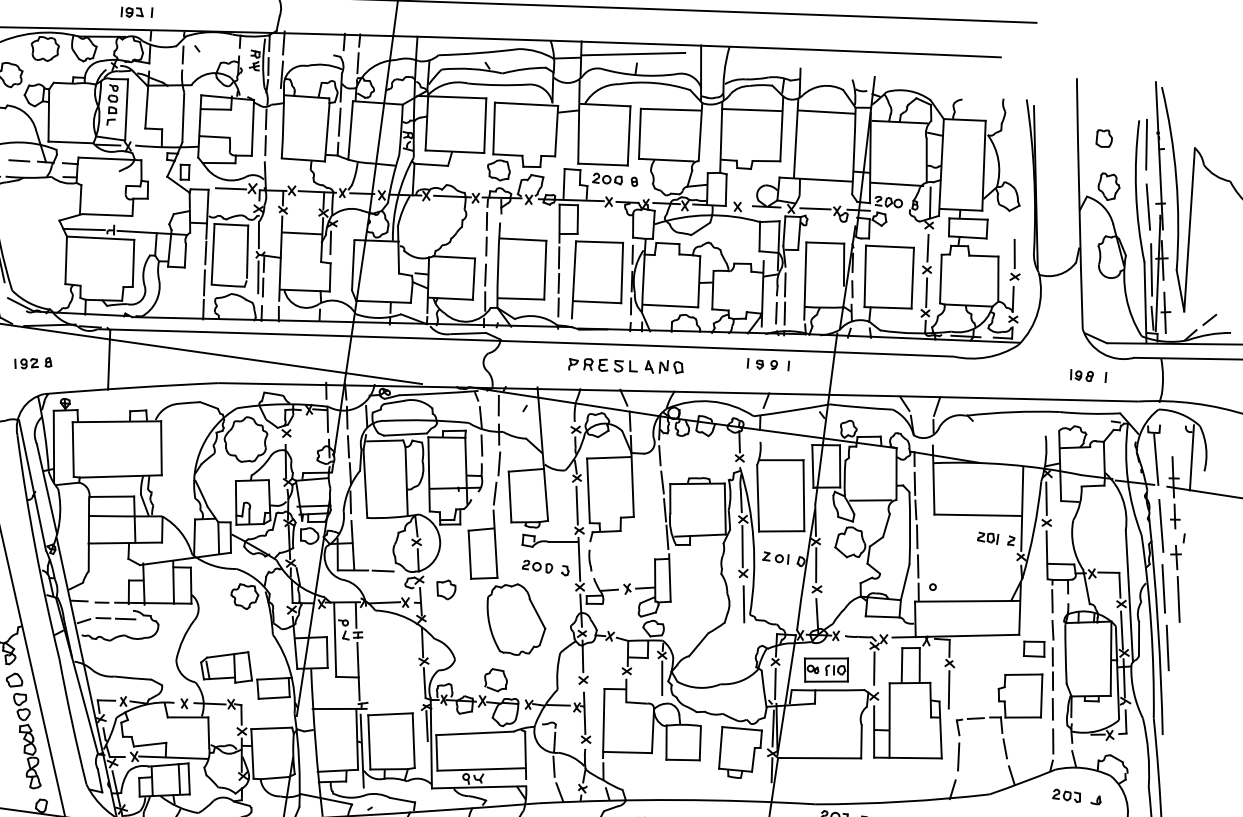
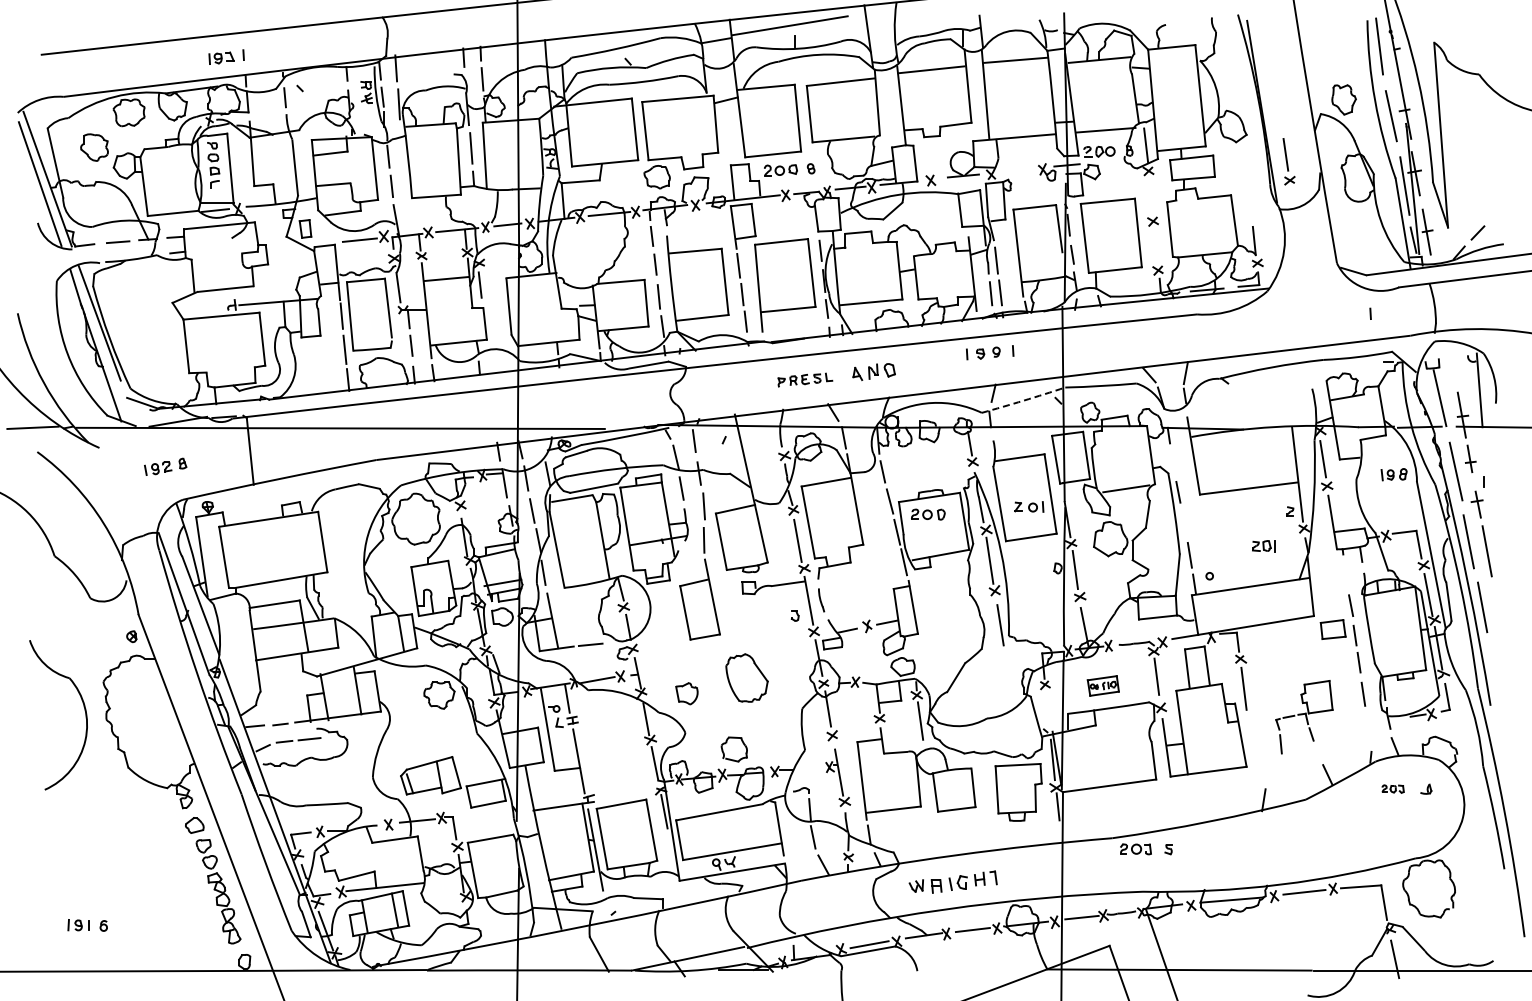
part: (1103, 137) -> (1330, 45), removed
line: (815, 208) -> (1018, 170), removed
line: (84, 229) -> (201, 308), removed
line: (927, 247) -> (1150, 196), removed
part: (1016, 260) -> (1288, 161), moved
line: (258, 277) -> (404, 335), removed
line: (926, 292) -> (1155, 246), removed
part: (603, 365) -> (805, 379), size x0.7
part: (1081, 375) -> (1393, 474), moved
arc: (791, 410) -> (1023, 400), solid -> dashed
line: (915, 483) -> (1173, 462), removed
line: (917, 536) -> (1184, 521), removed
part: (987, 538) -> (1263, 546), moved
part: (776, 557) -> (1029, 506), moved
part: (537, 566) -> (928, 514), moved
part: (445, 589) -> (686, 693), moved
line: (1052, 600) -> (1345, 572), removed
part: (515, 618) -> (746, 677), size x0.6
part: (826, 669) -> (1103, 685), size x0.6
line: (775, 683) -> (1048, 709), removed
line: (558, 705) -> (808, 767), removed
part: (998, 721) -> (1304, 716), size x0.6
line: (1052, 740) -> (1368, 729), removed
part: (1067, 795) -> (1393, 788), size x0.7

